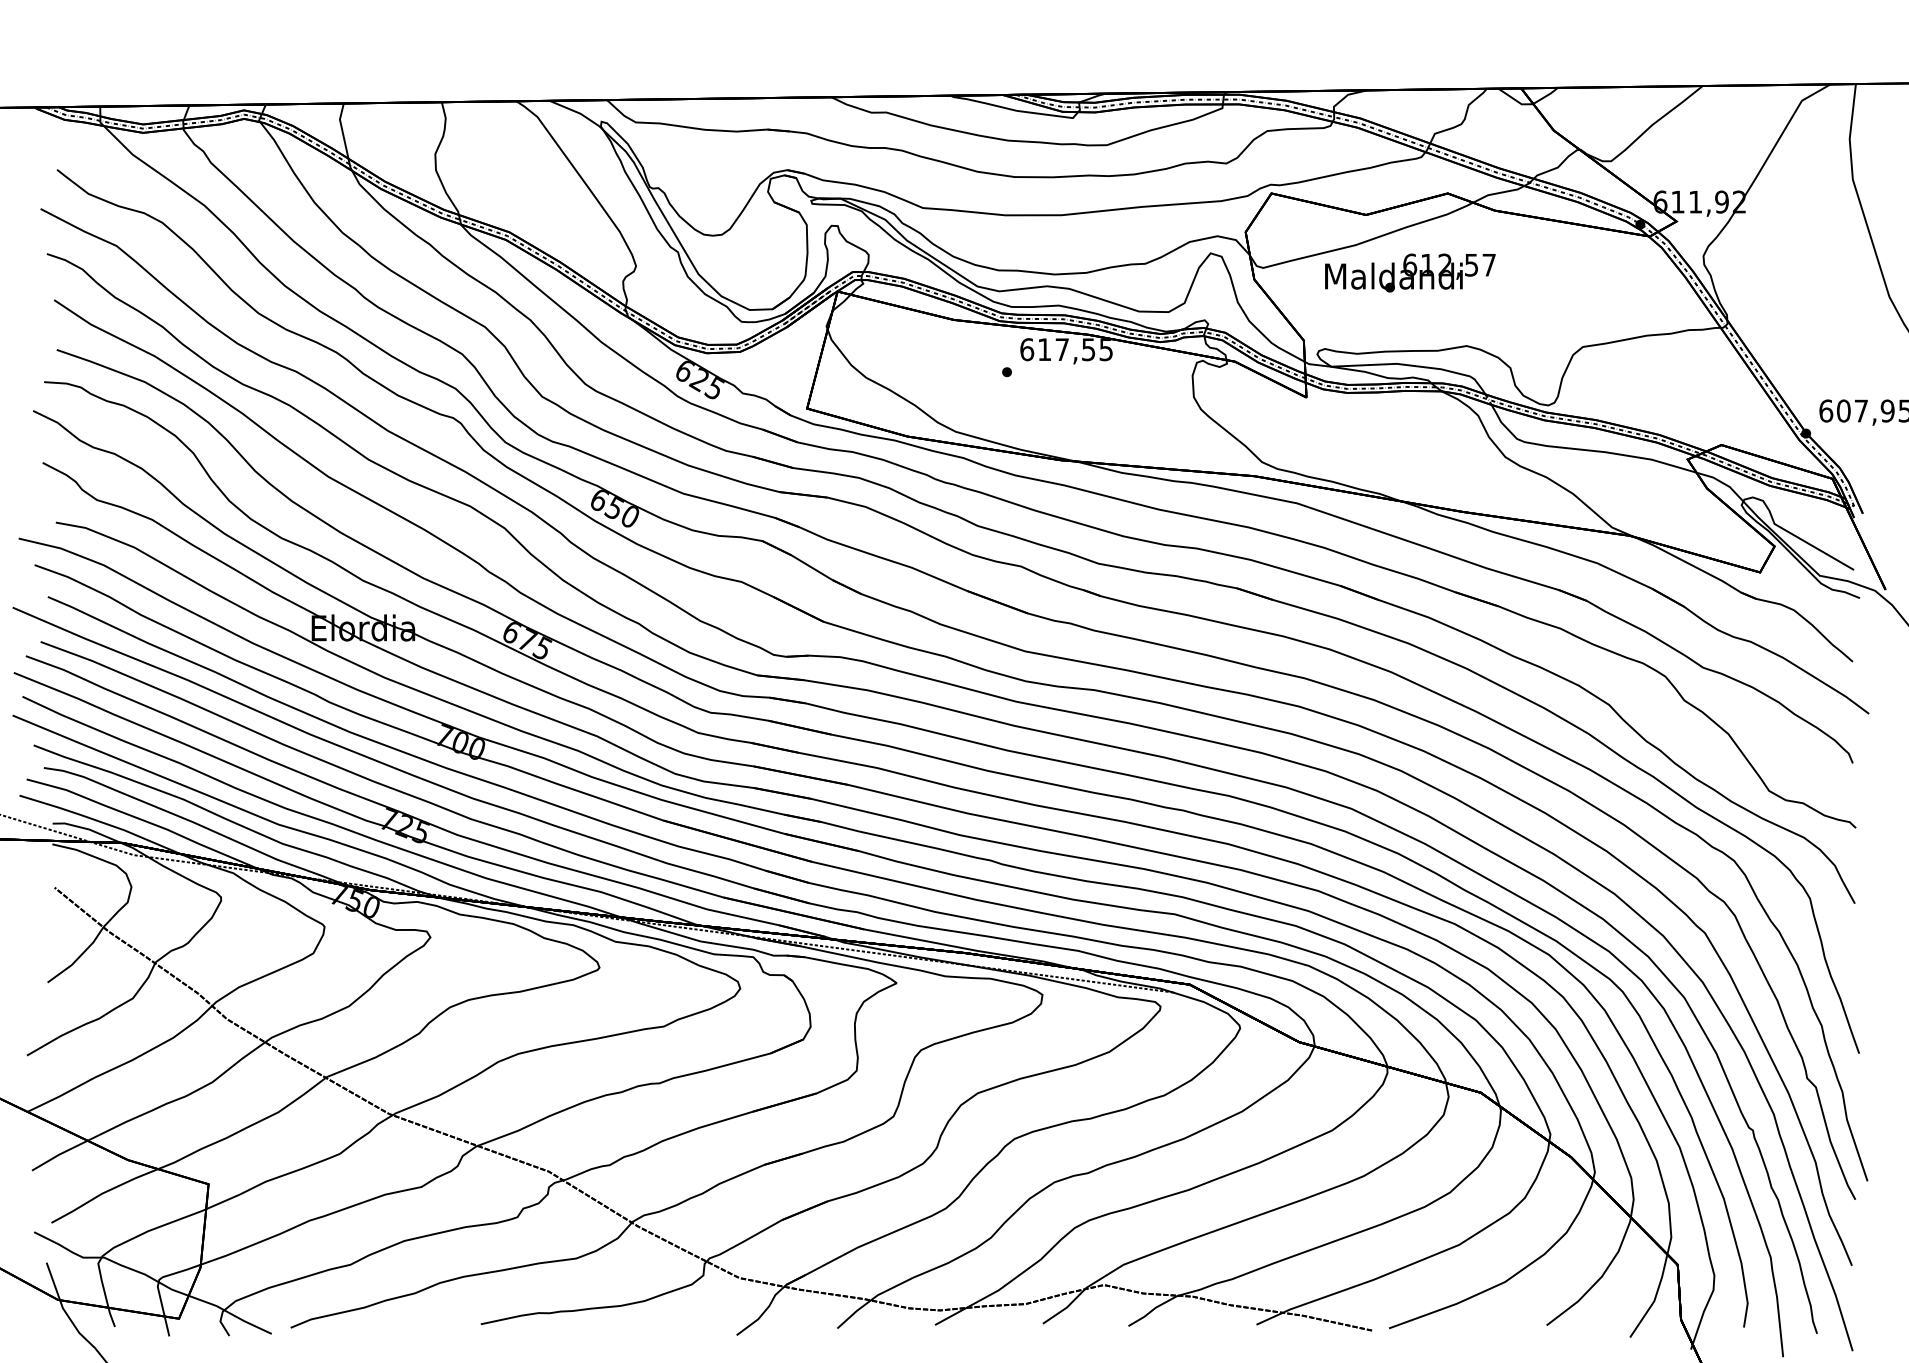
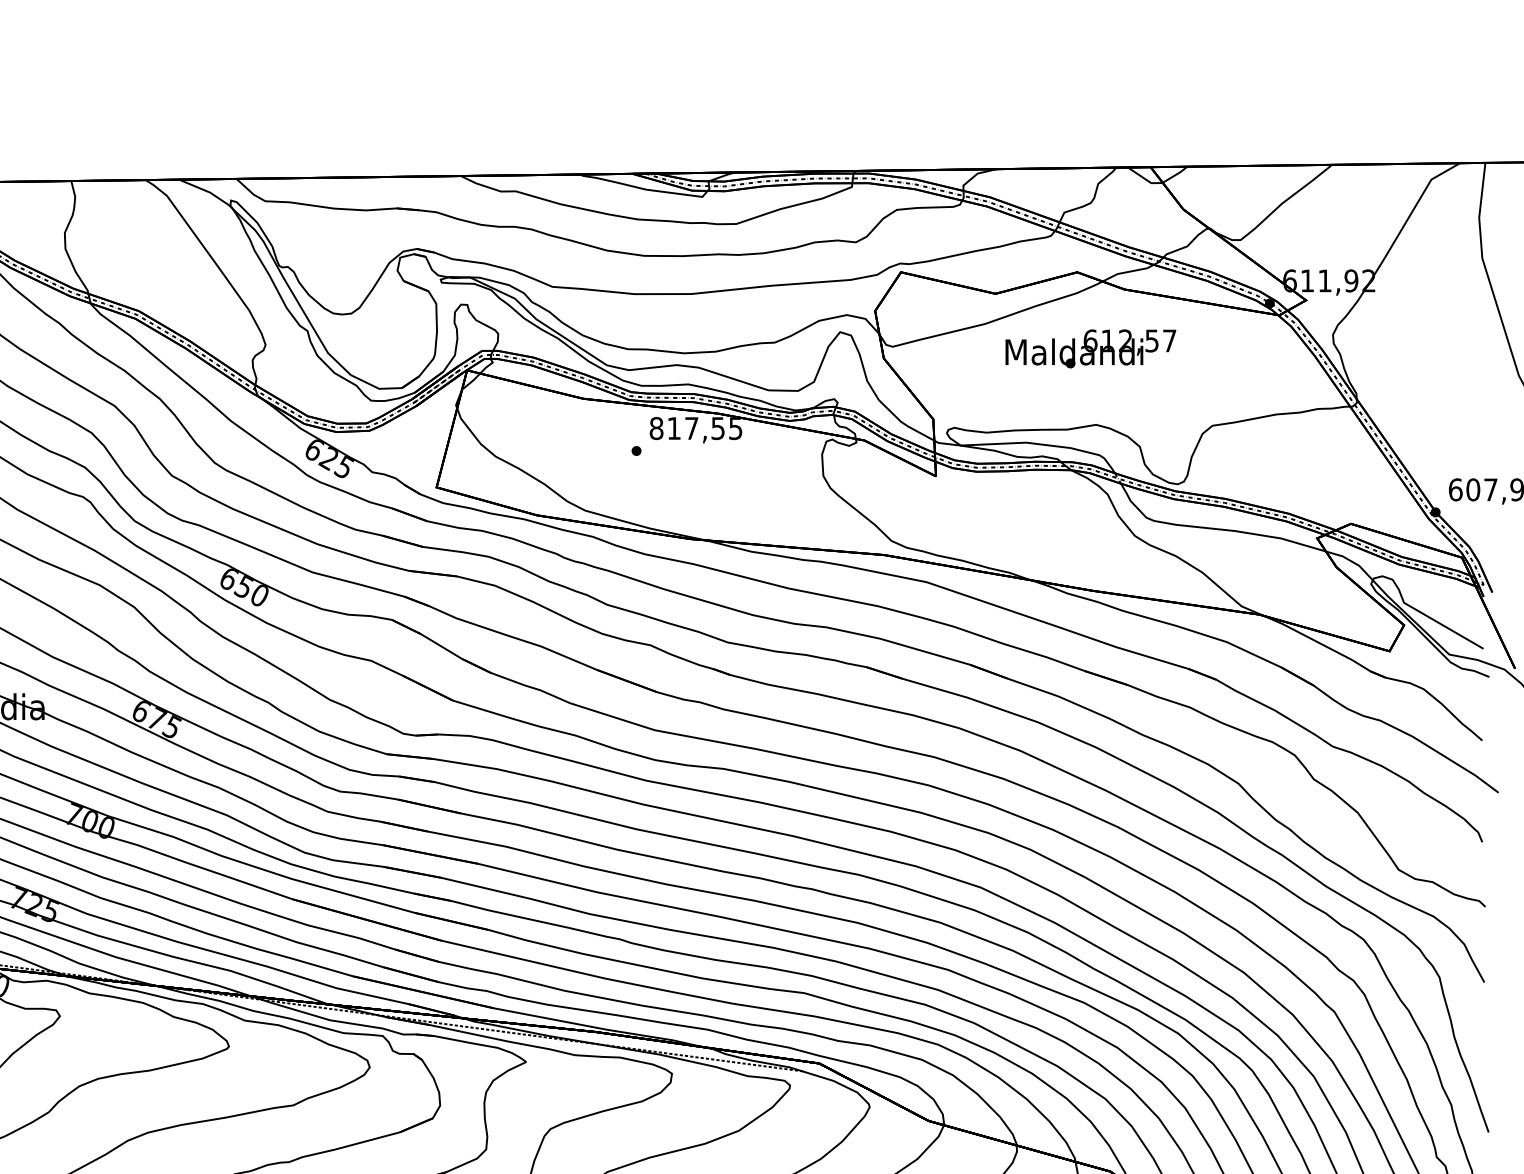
text: (1410, 272) -> (1090, 348), moved
text: (1027, 349) -> (656, 428), 617,55 -> 817,55

